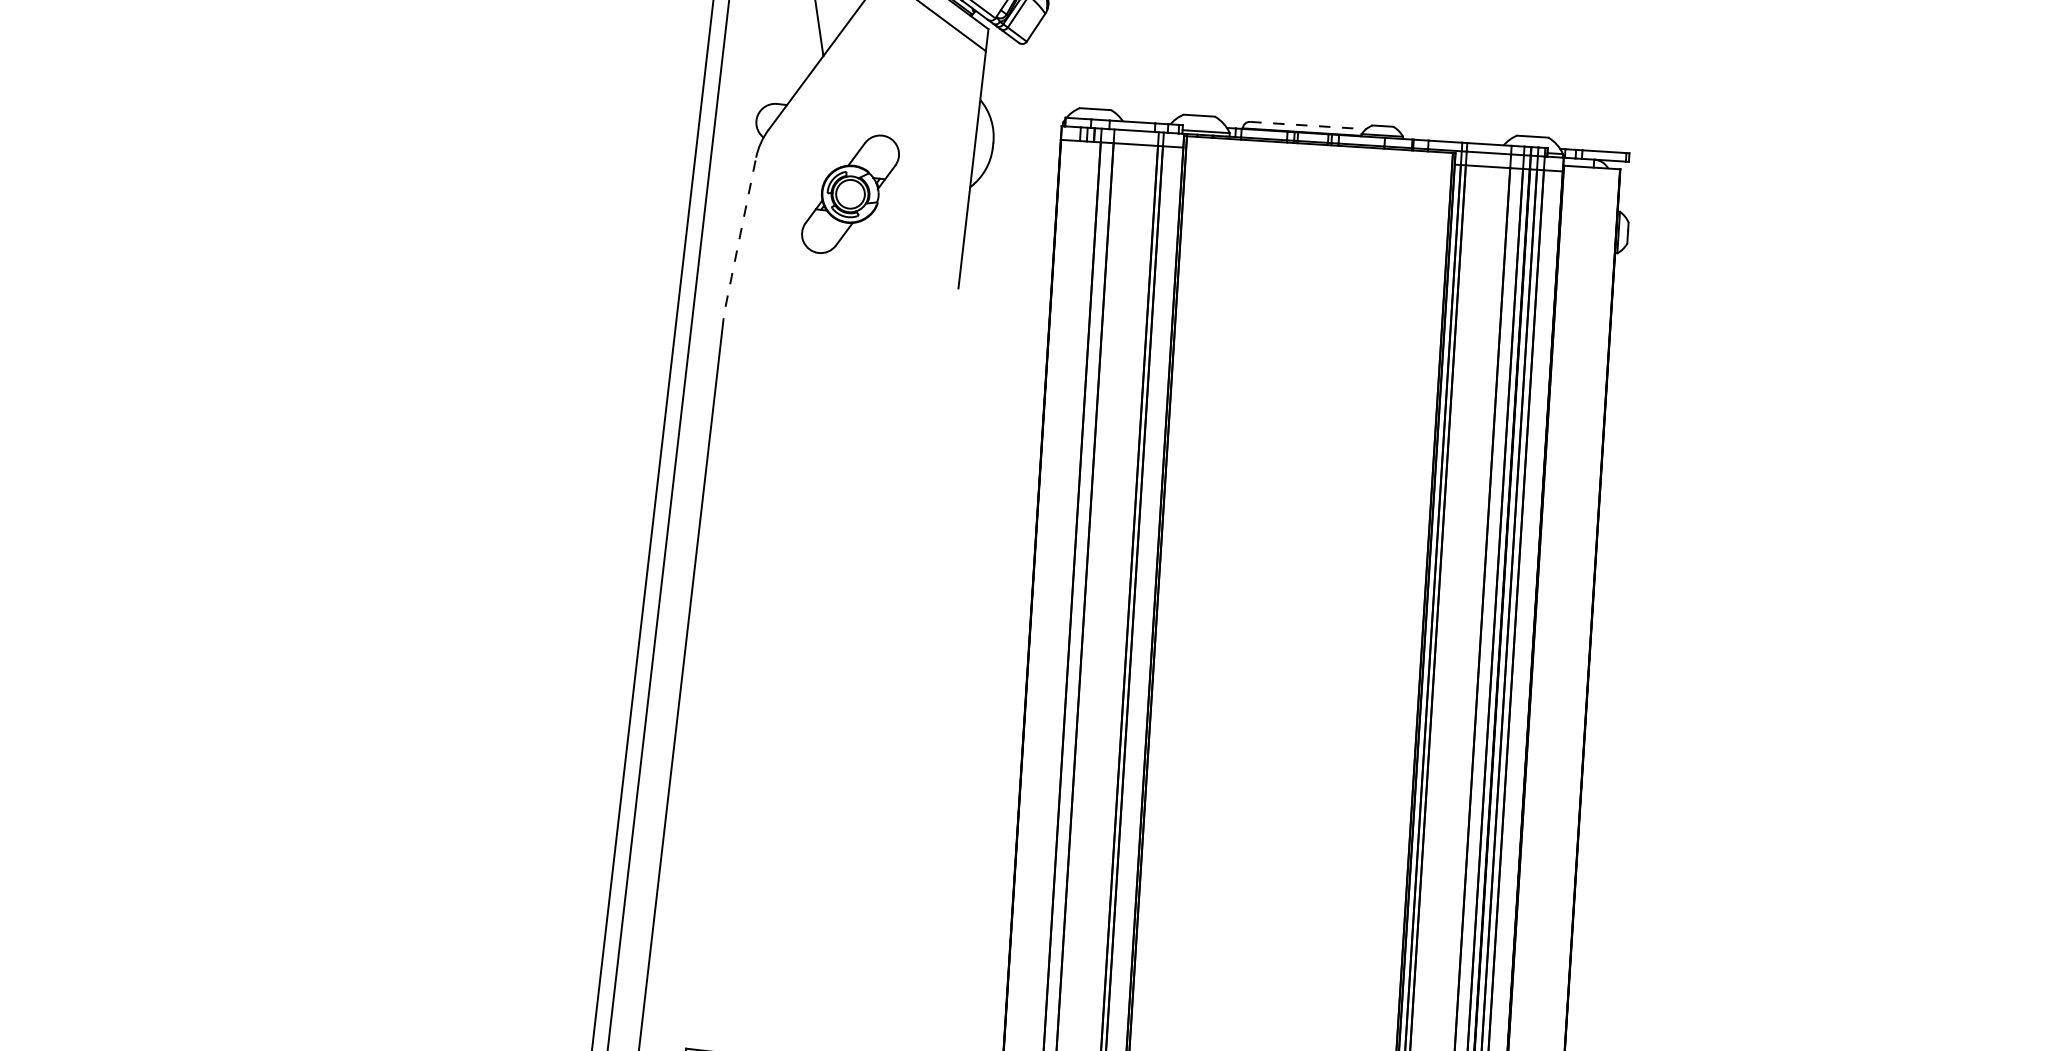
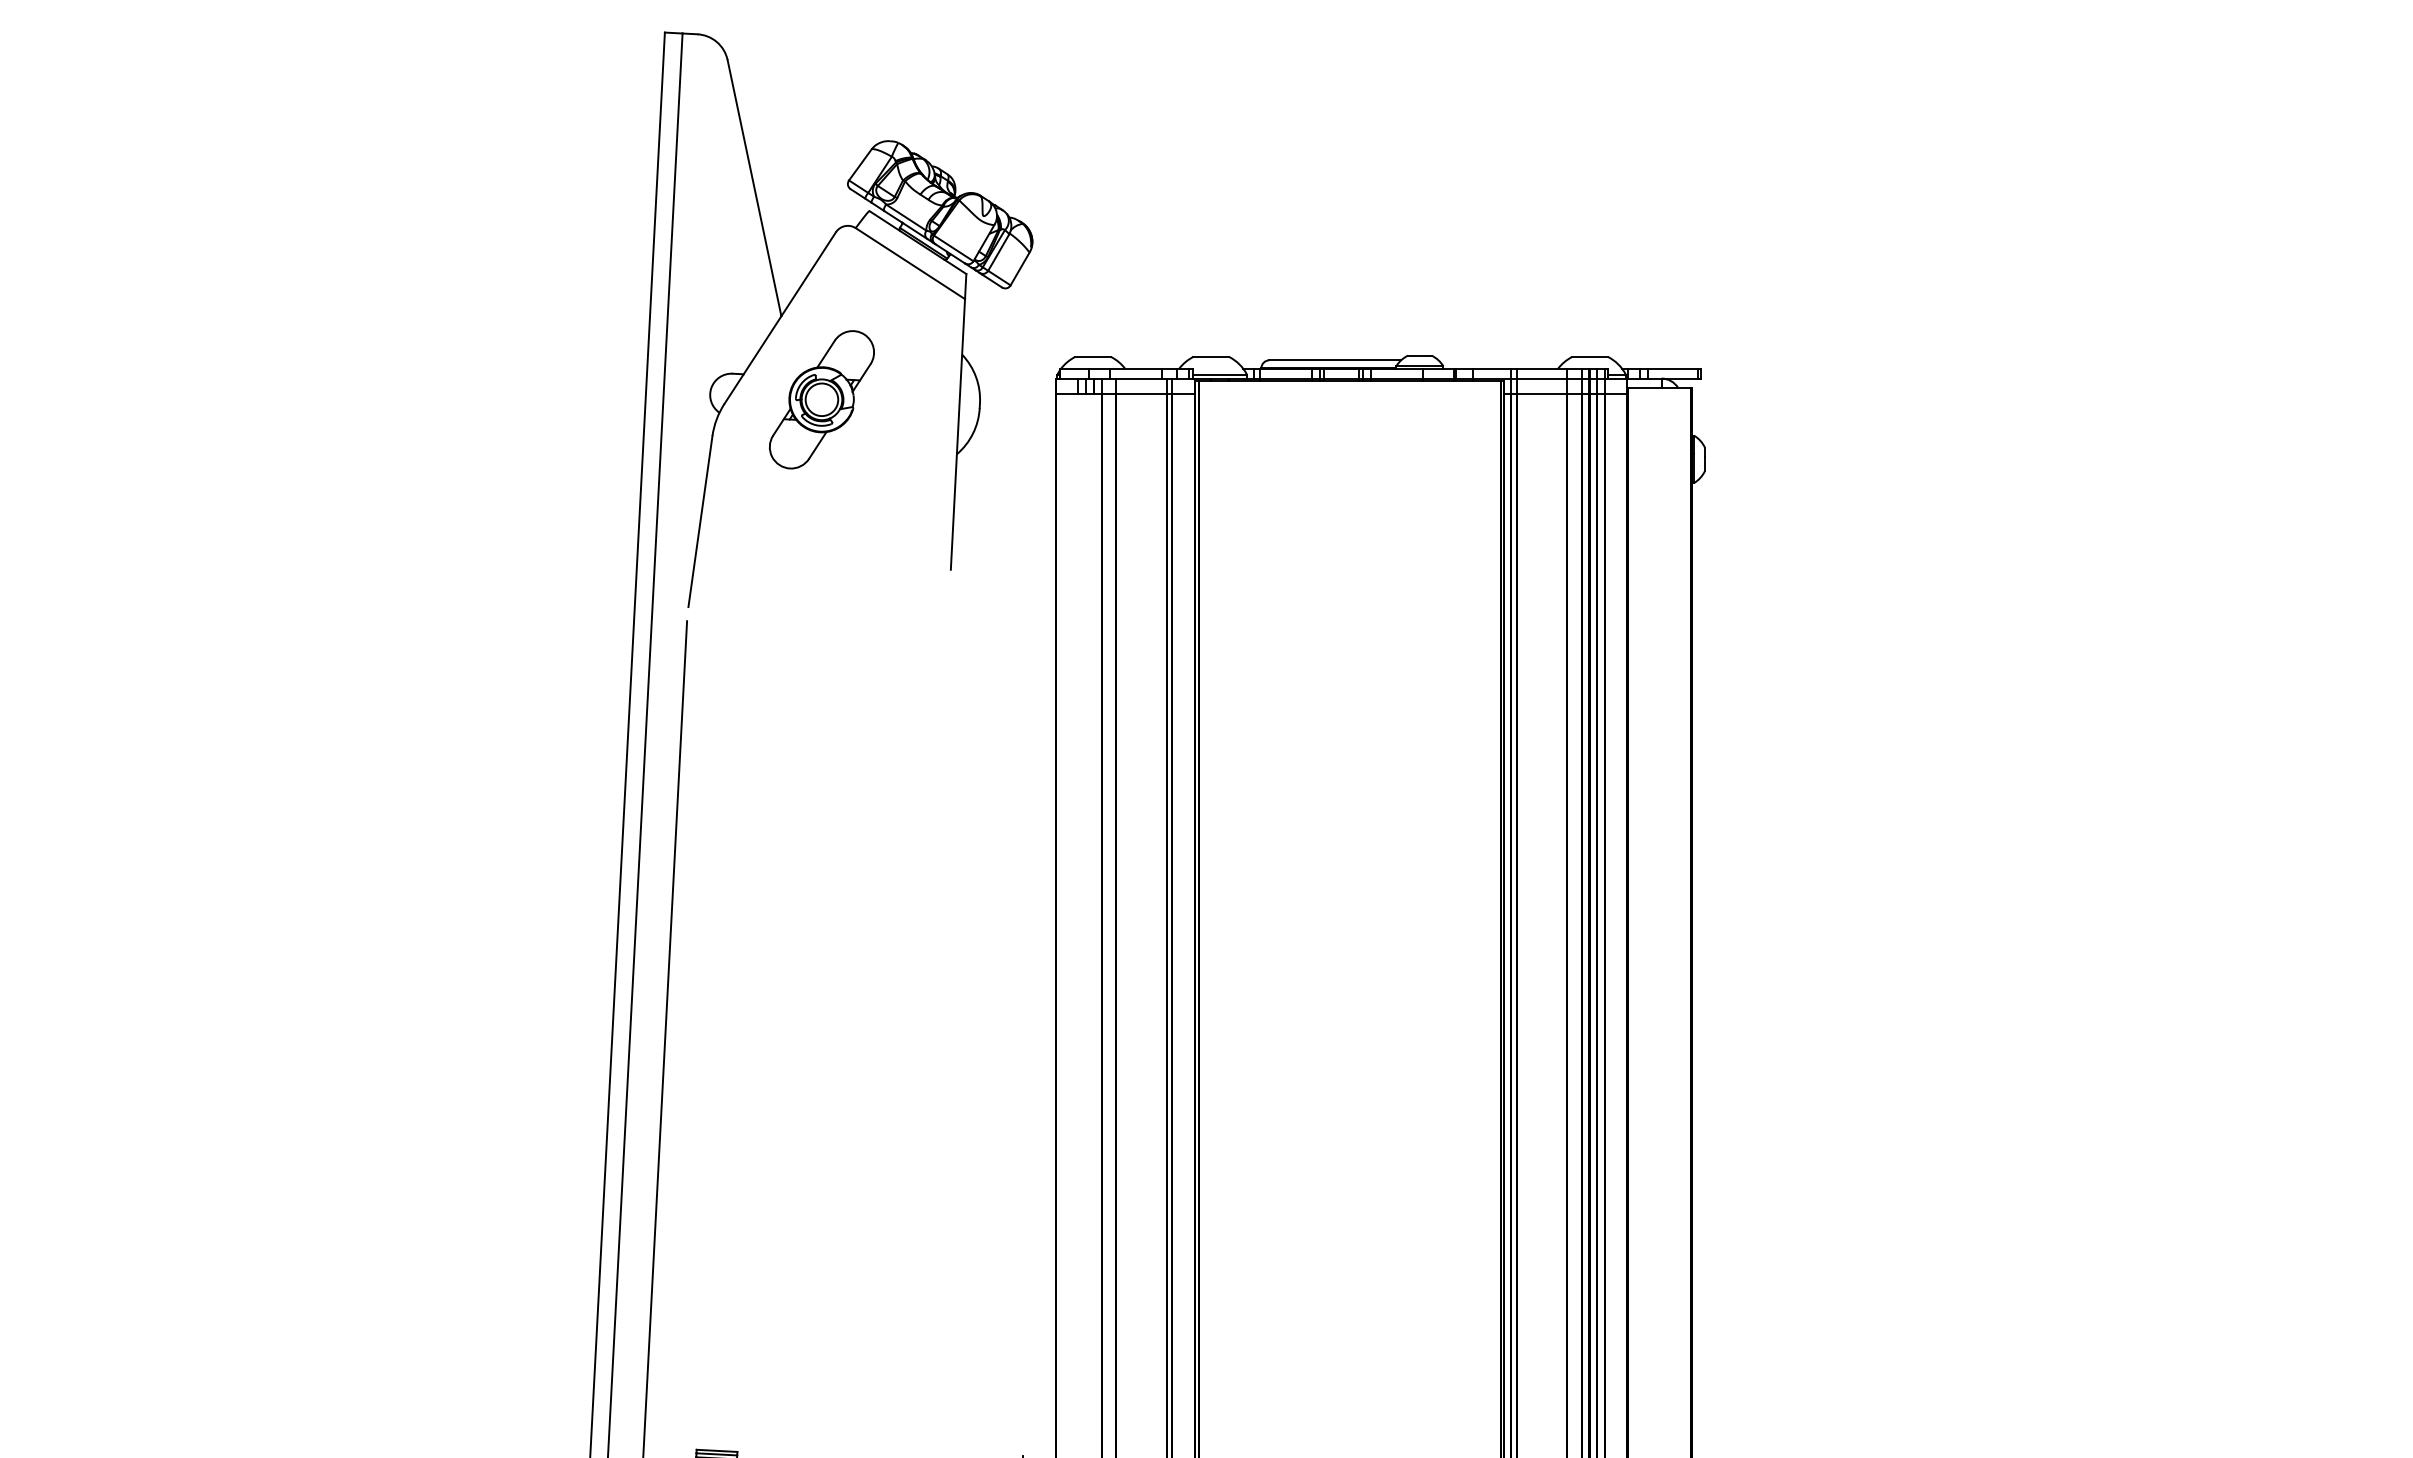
line: (1308, 125) -> (1335, 360), dashed -> solid
part: (850, 194) -> (821, 399), moved
line: (740, 232) -> (700, 521), dashed -> solid

